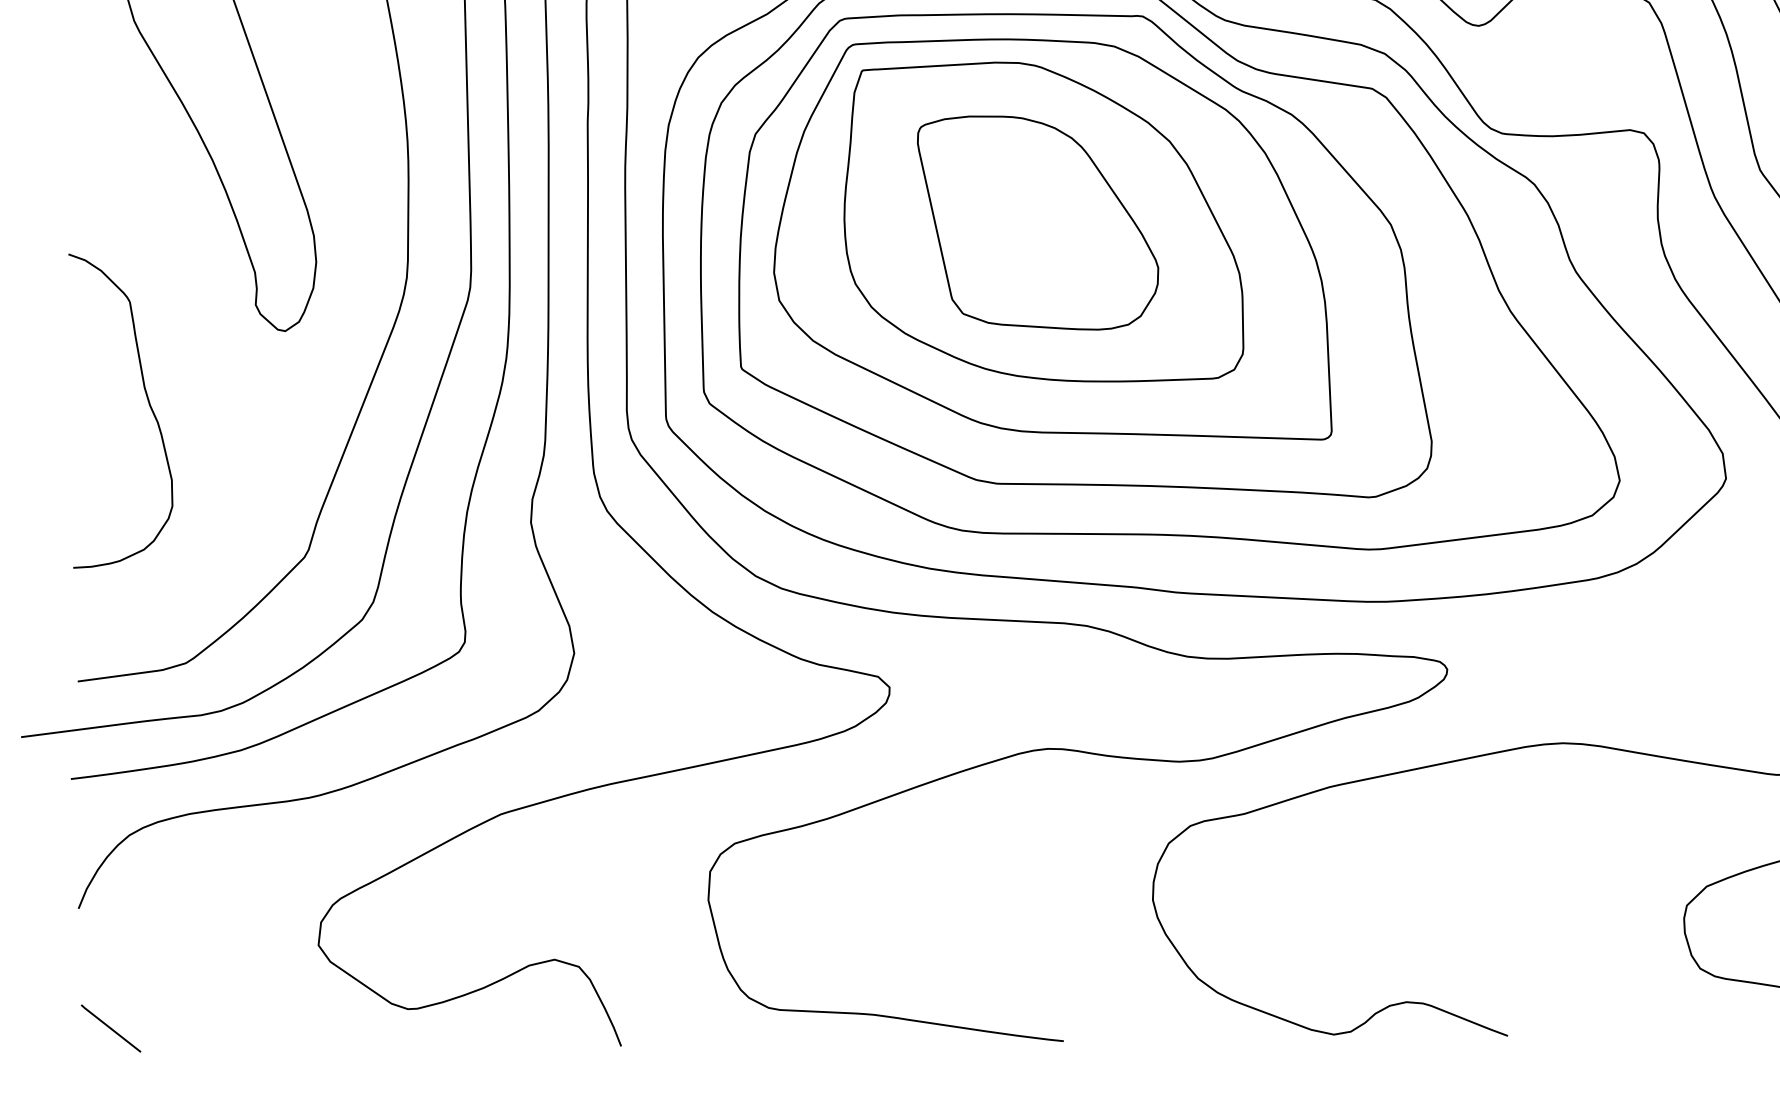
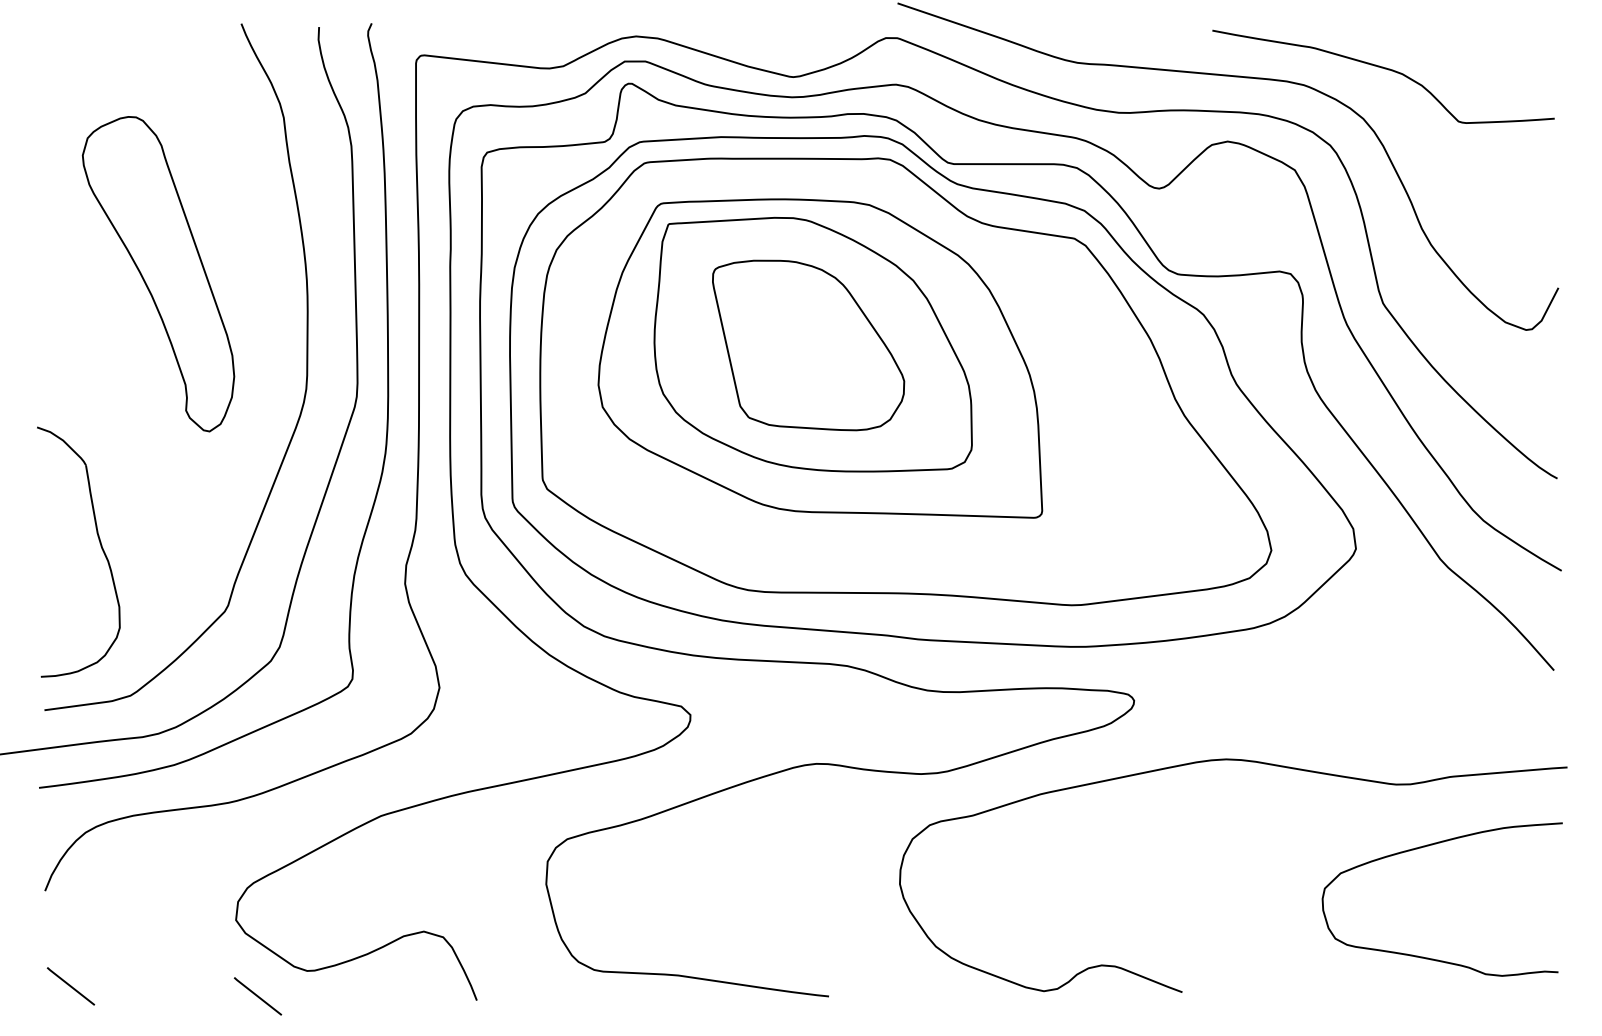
part: (1084, 255) -> (845, 371), removed
part: (146, 400) -> (99, 543), moved
line: (345, 1041) -> (257, 996), added

